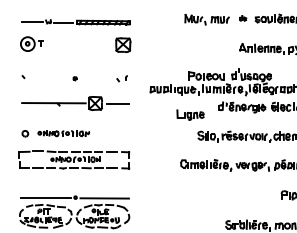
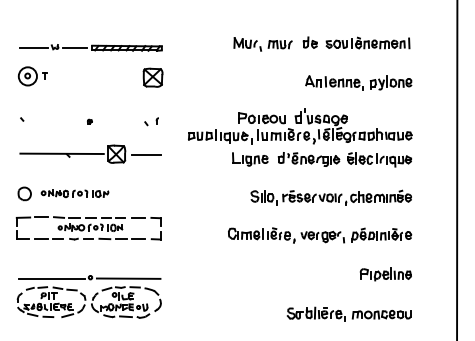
part: (242, 18) -> (309, 42), size x1.67
part: (190, 115) -> (250, 159), moved
part: (25, 133) -> (24, 193), size x1.67

